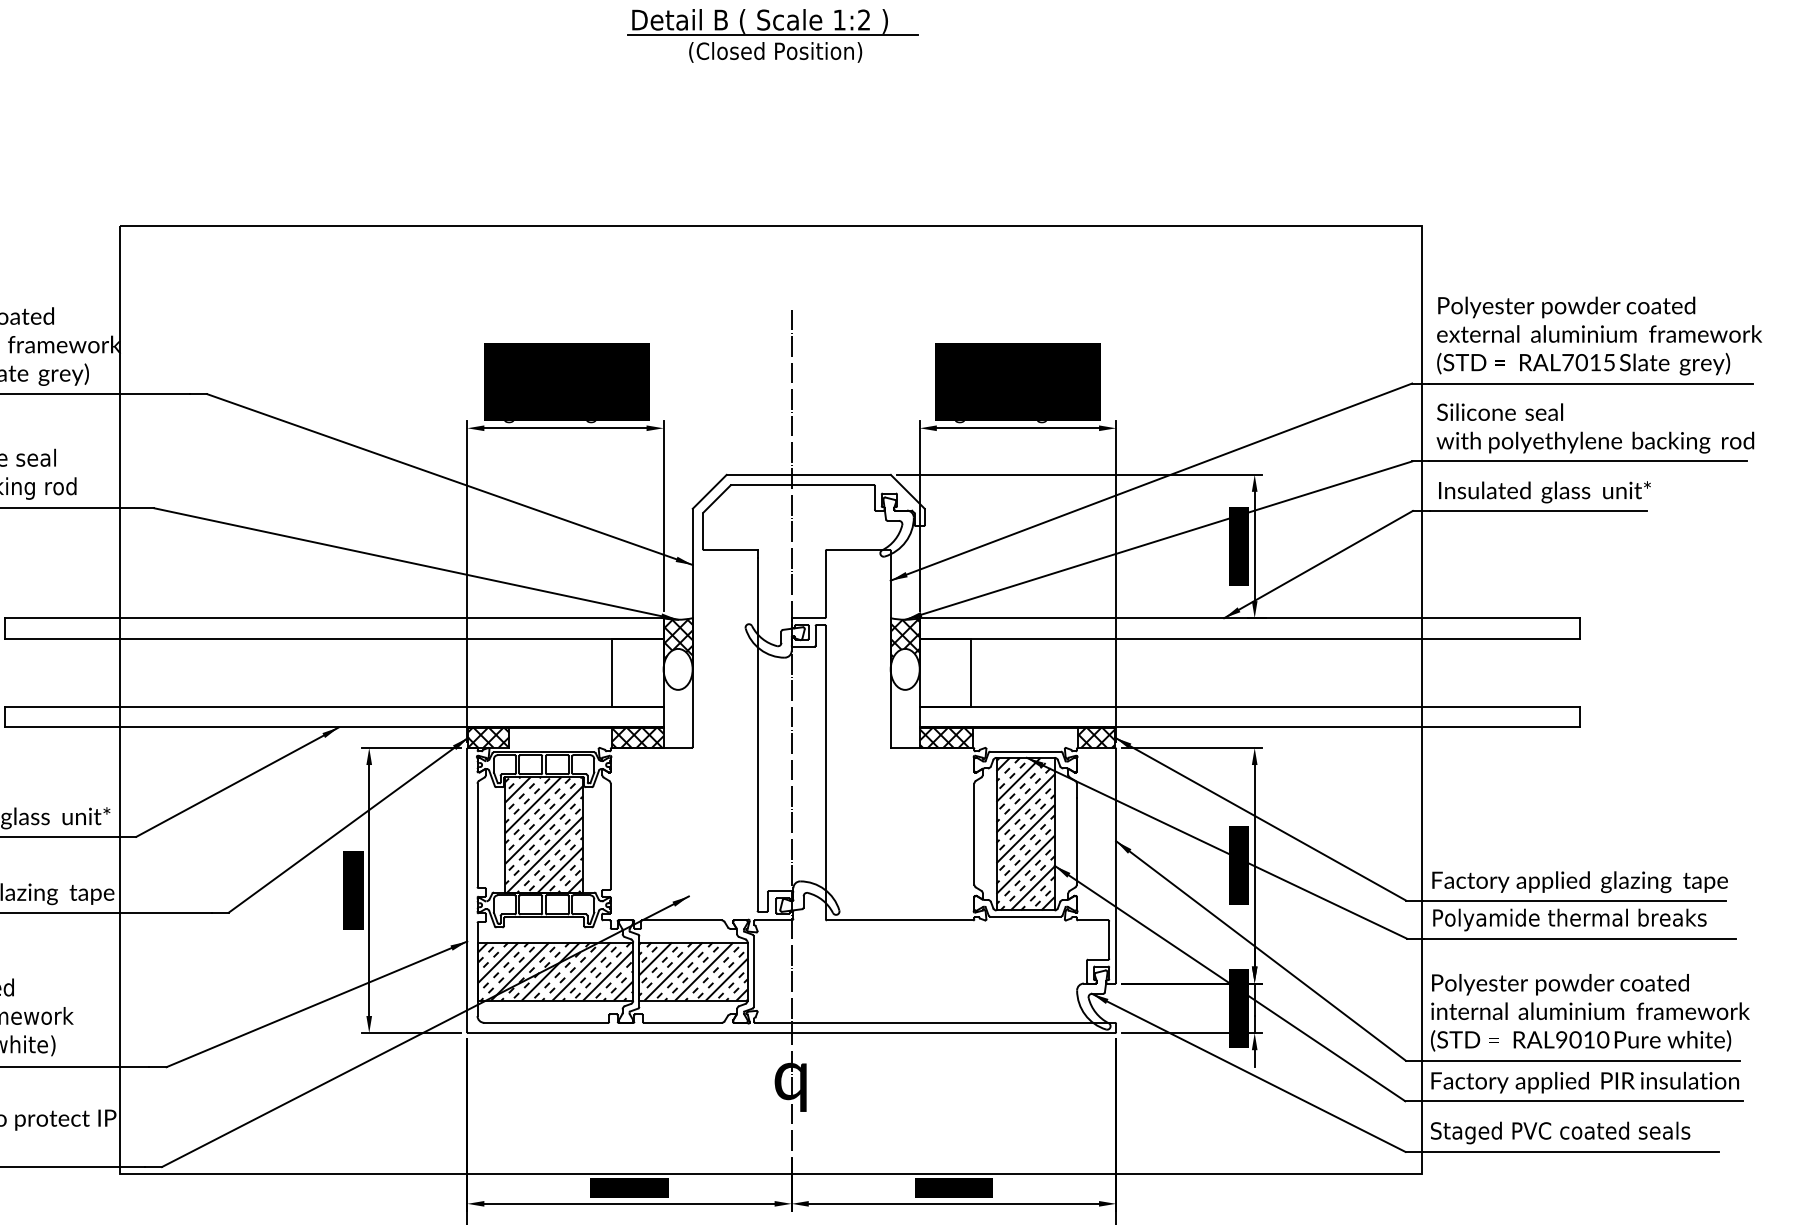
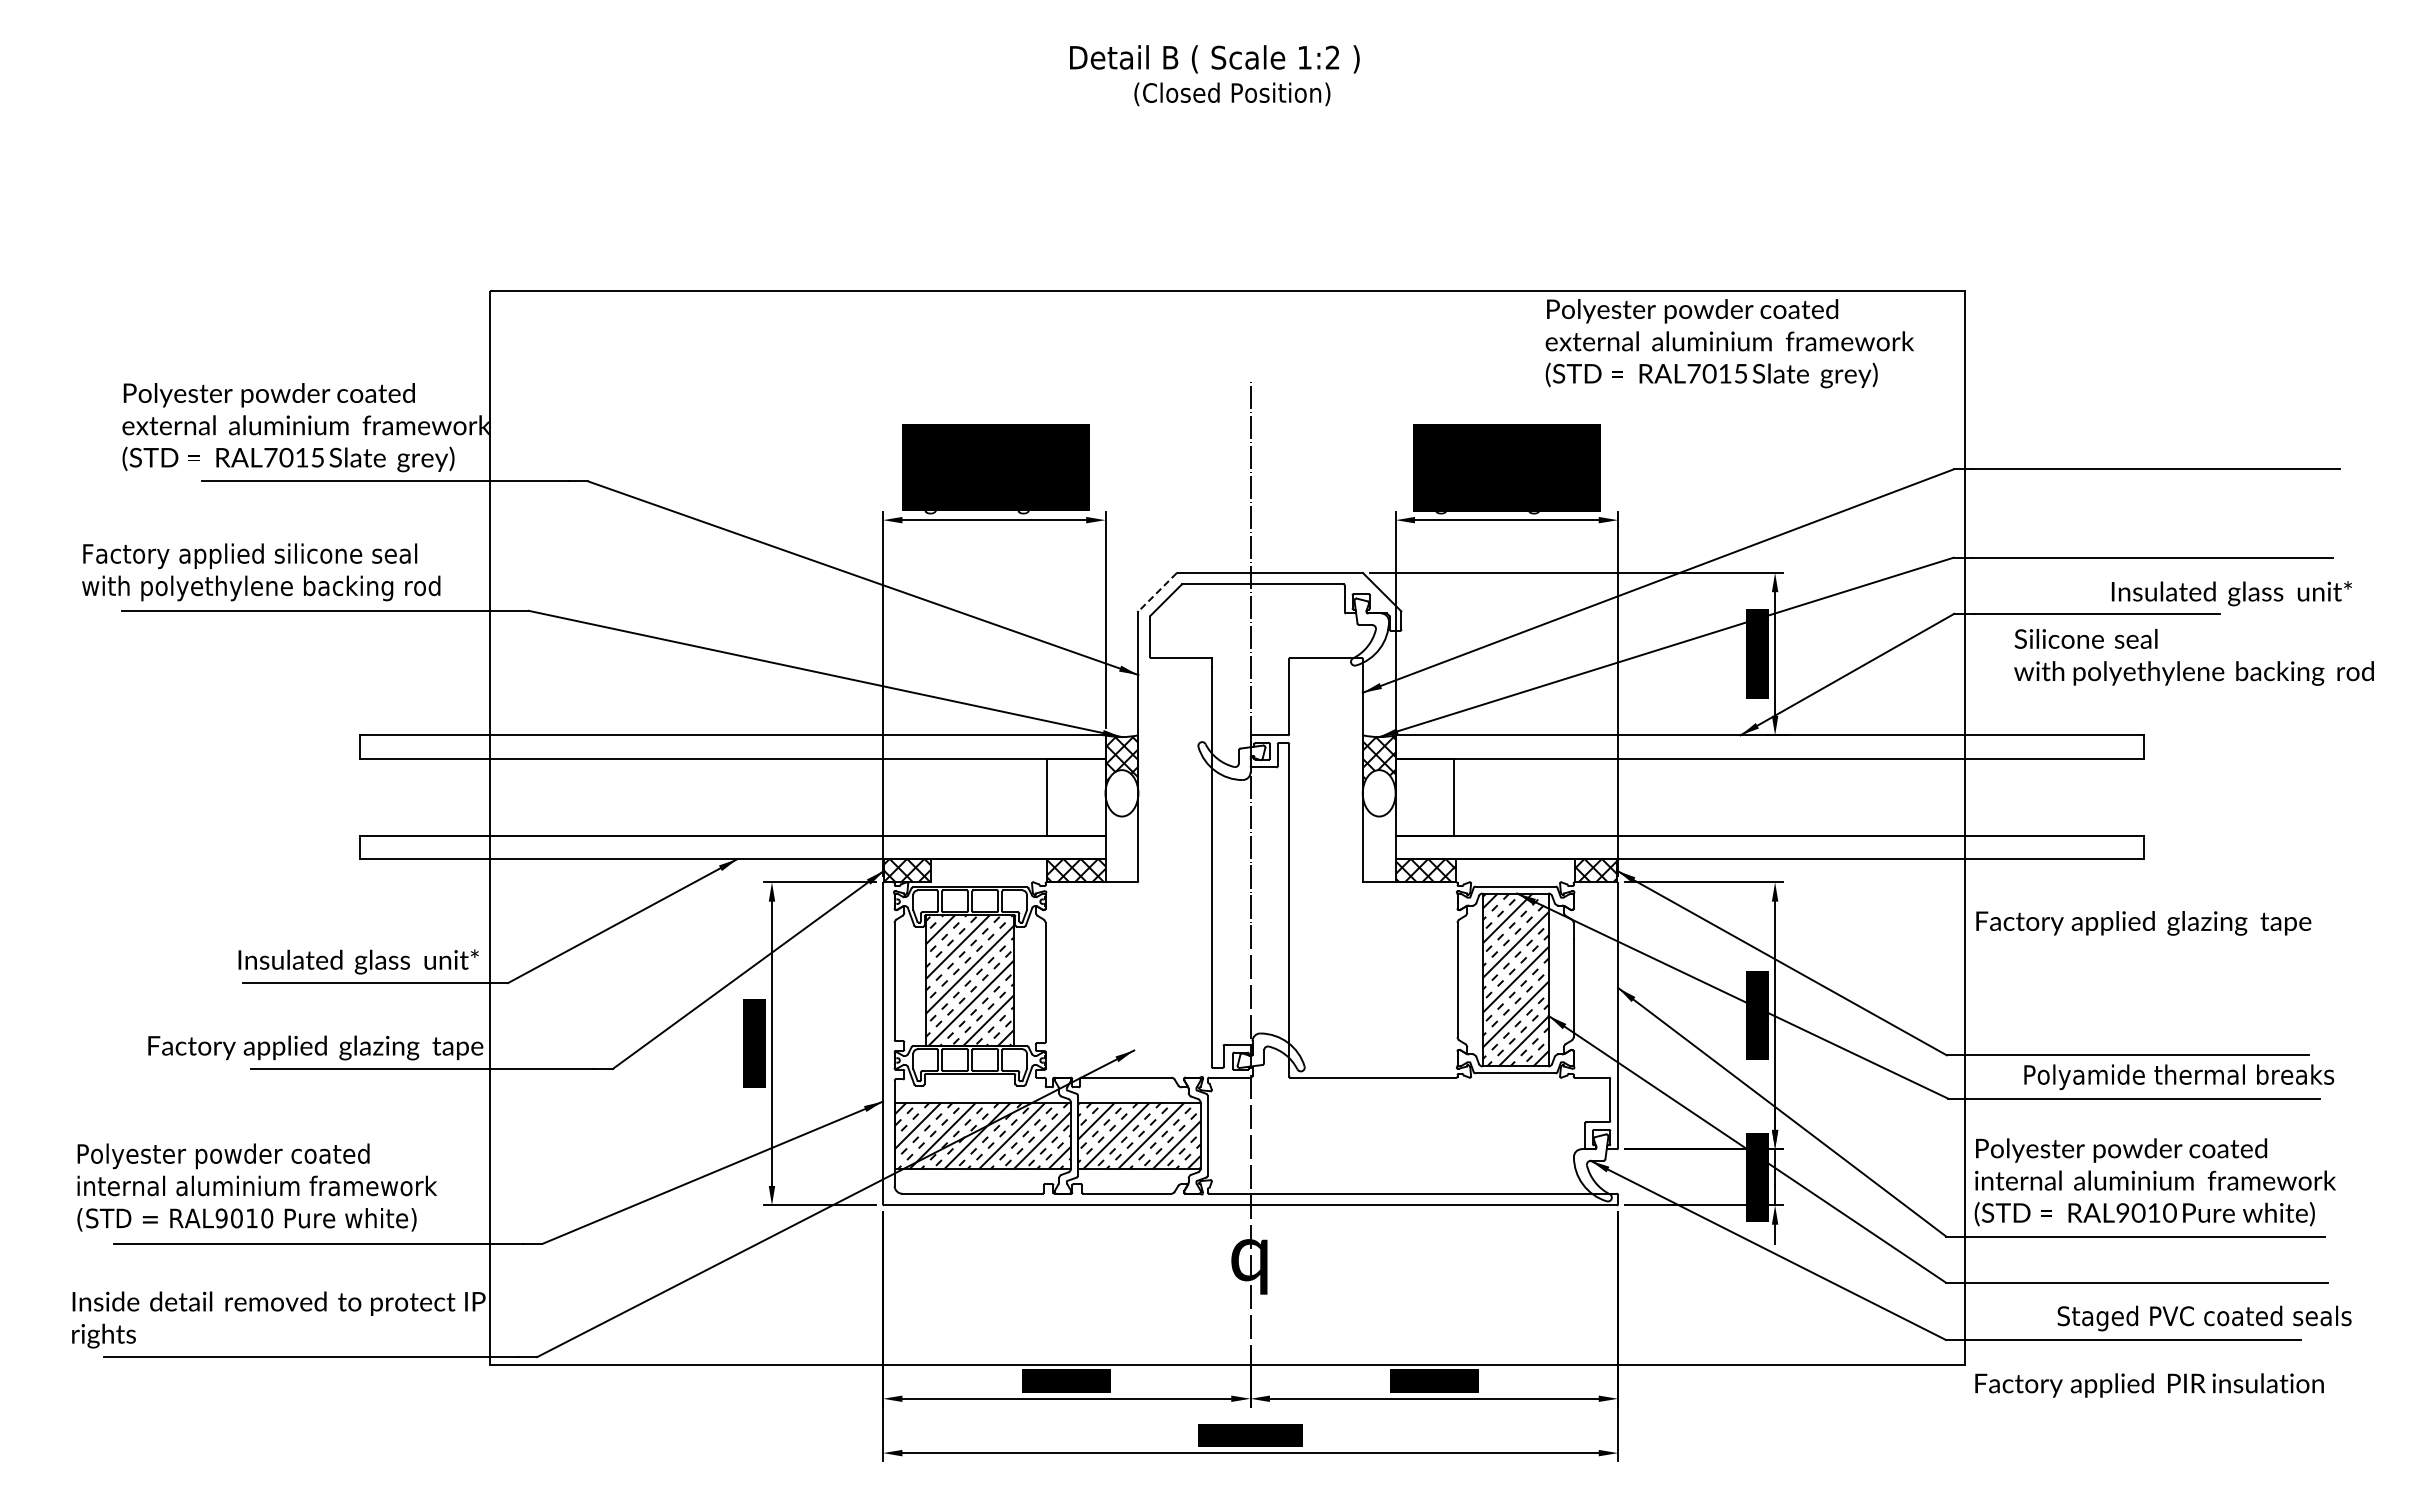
line: (773, 34) -> (1229, 74), removed
text: (1599, 335) -> (1729, 343), moved
text: (1594, 428) -> (2193, 657), moved
line: (709, 492) -> (1157, 592), solid -> dashed
text: (1544, 492) -> (2231, 593), moved
text: (1579, 882) -> (2143, 923), moved
text: (1570, 920) -> (2179, 1077), moved
text: (1585, 1082) -> (2149, 1385), moved
text: (1560, 1132) -> (2204, 1318), moved

